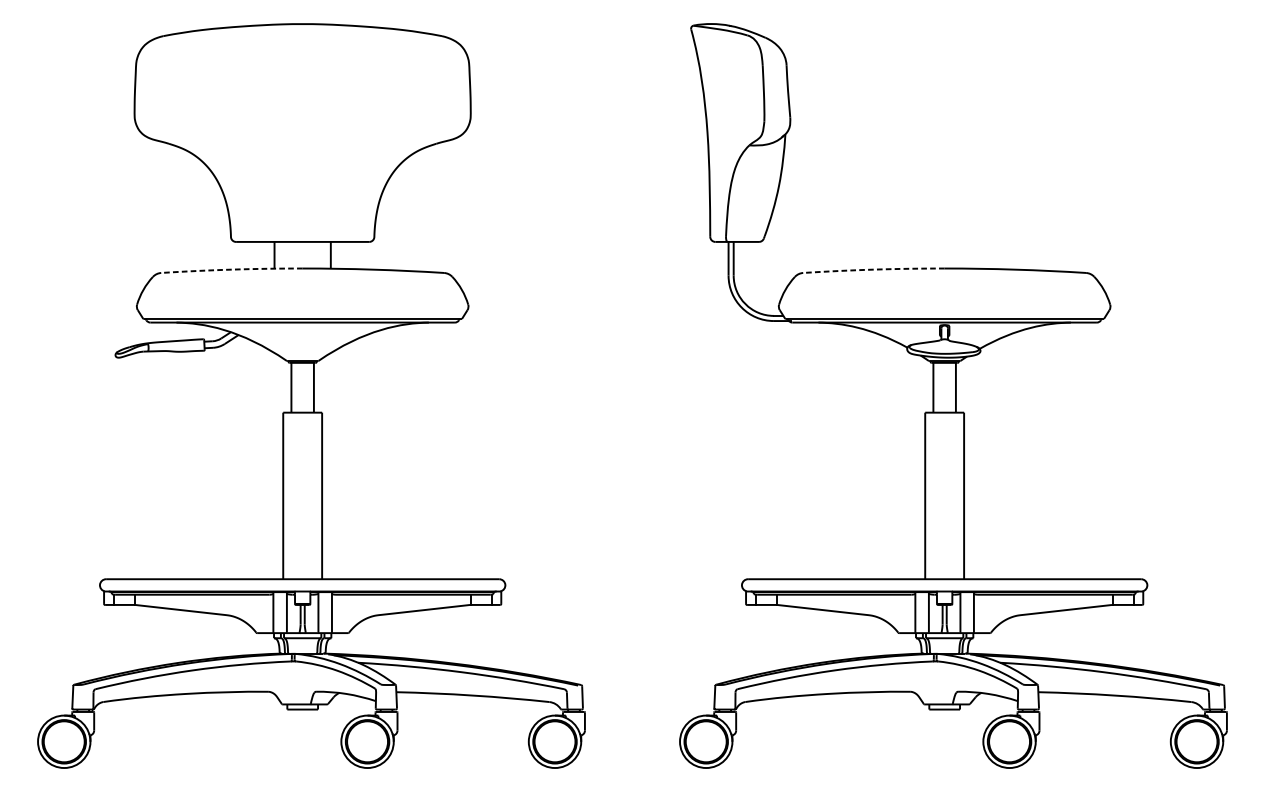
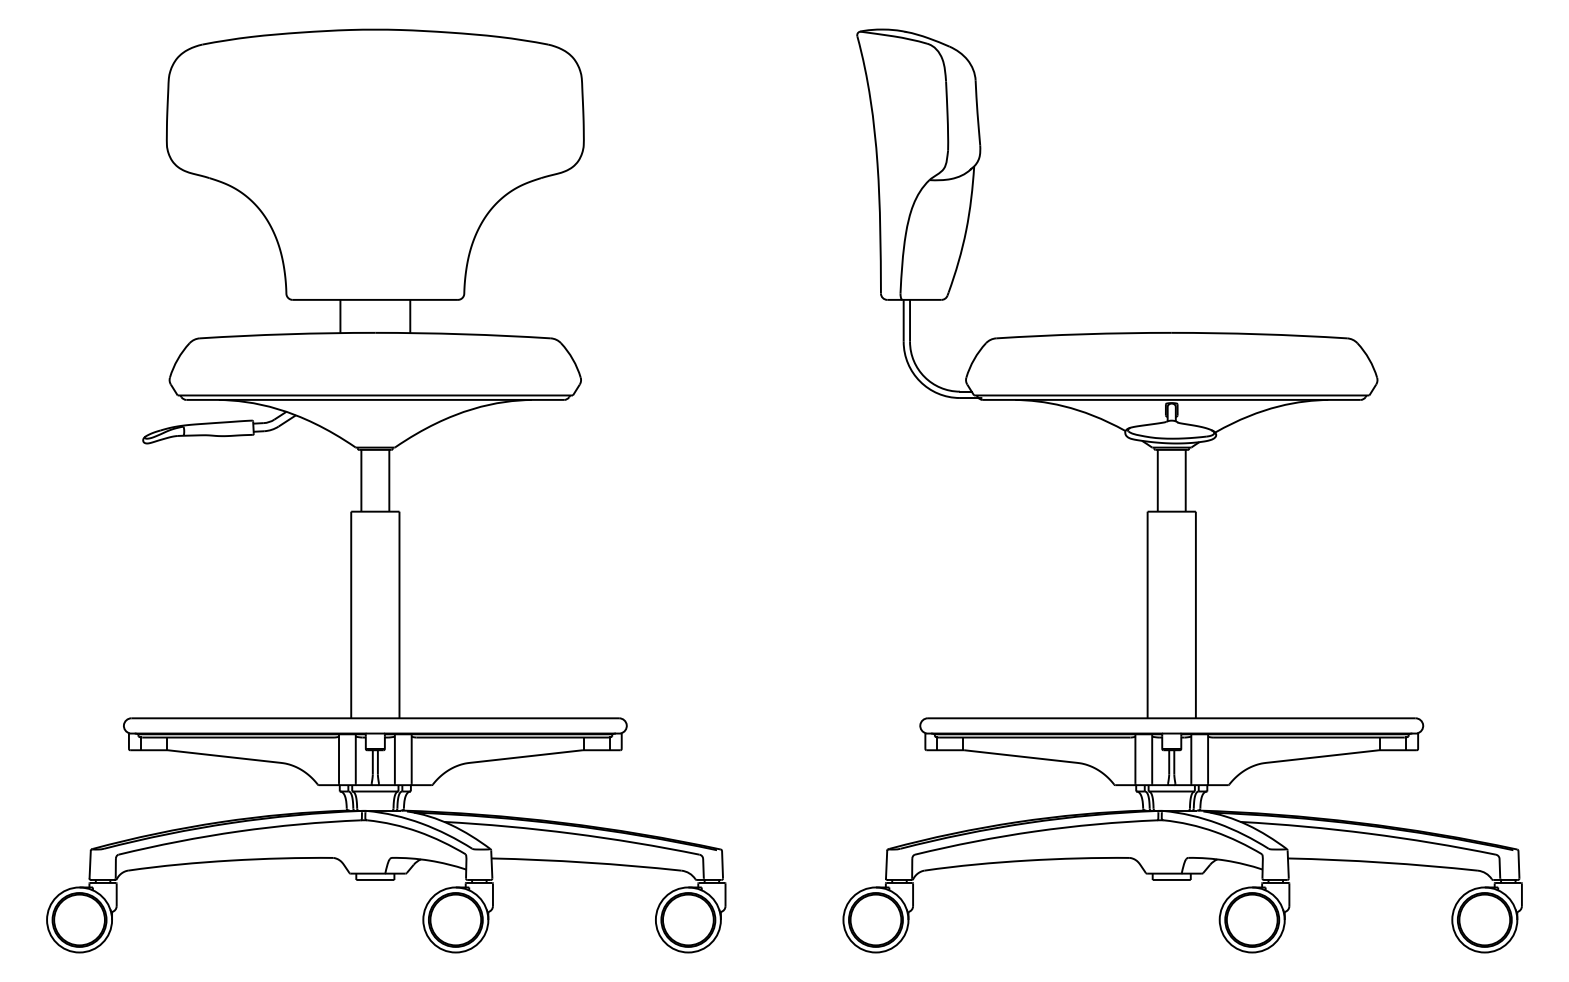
arc: (231, 269) -> (287, 334), dashed -> solid
arc: (873, 269) -> (1083, 334), dashed -> solid

